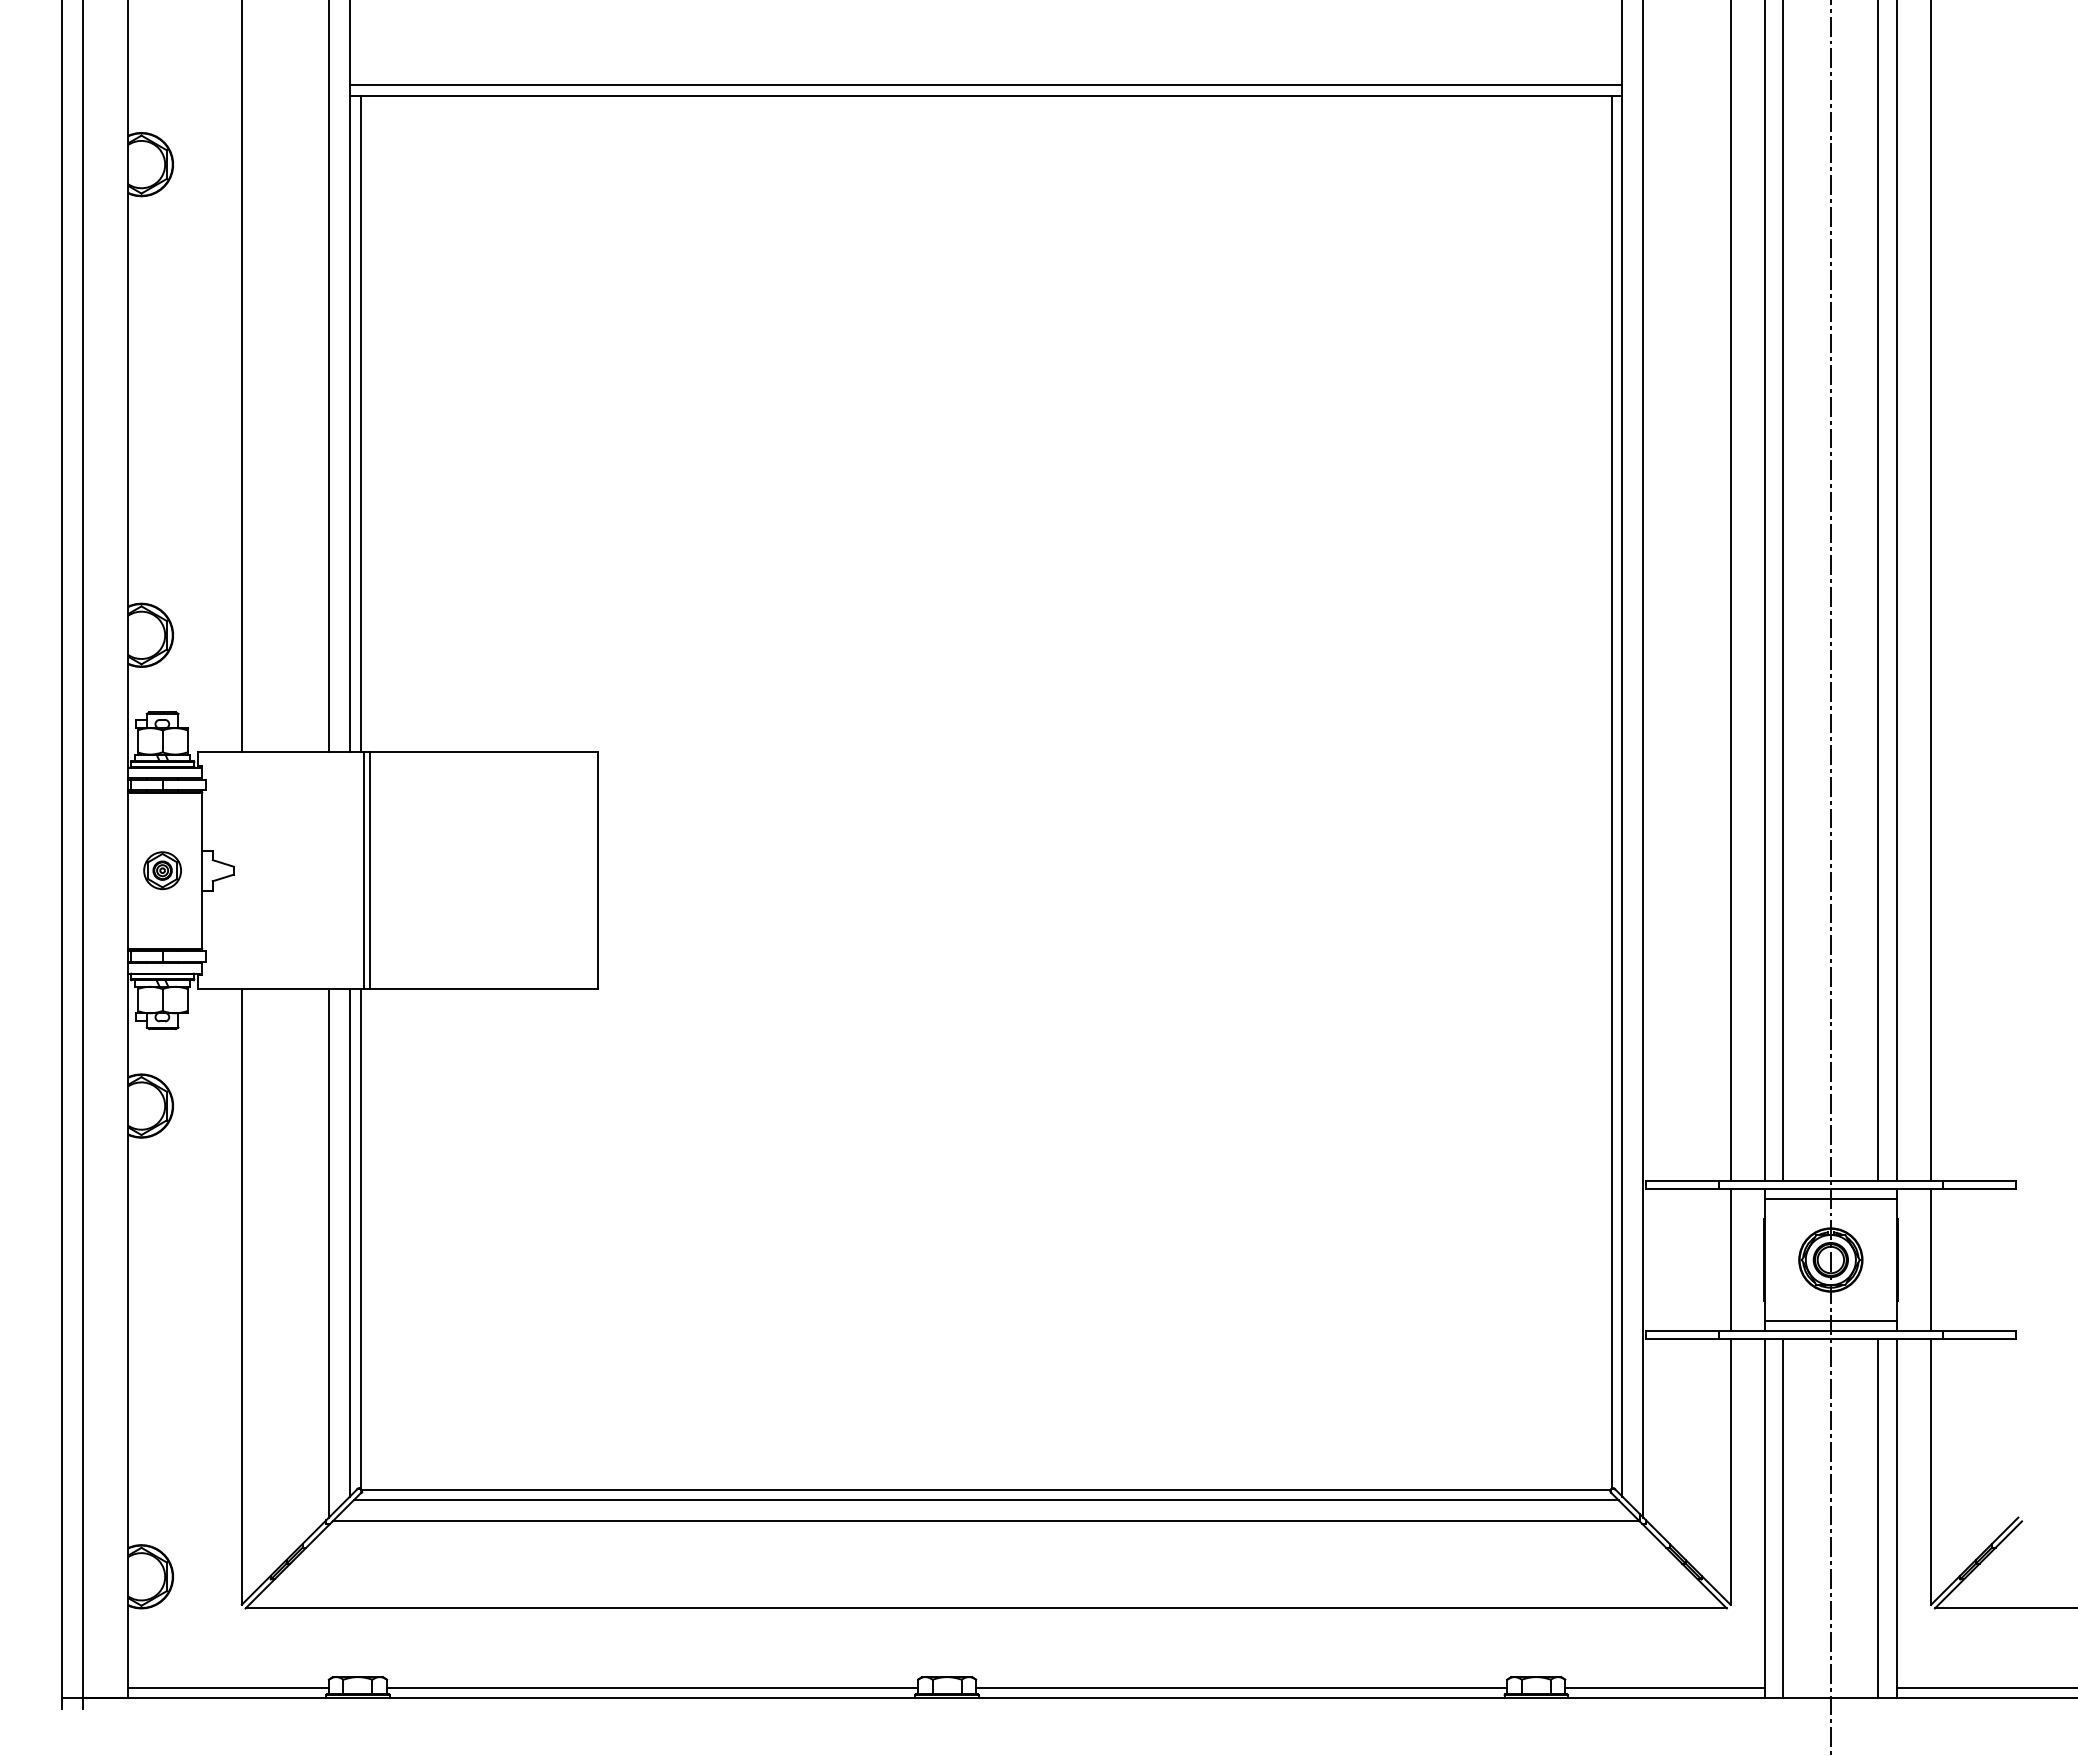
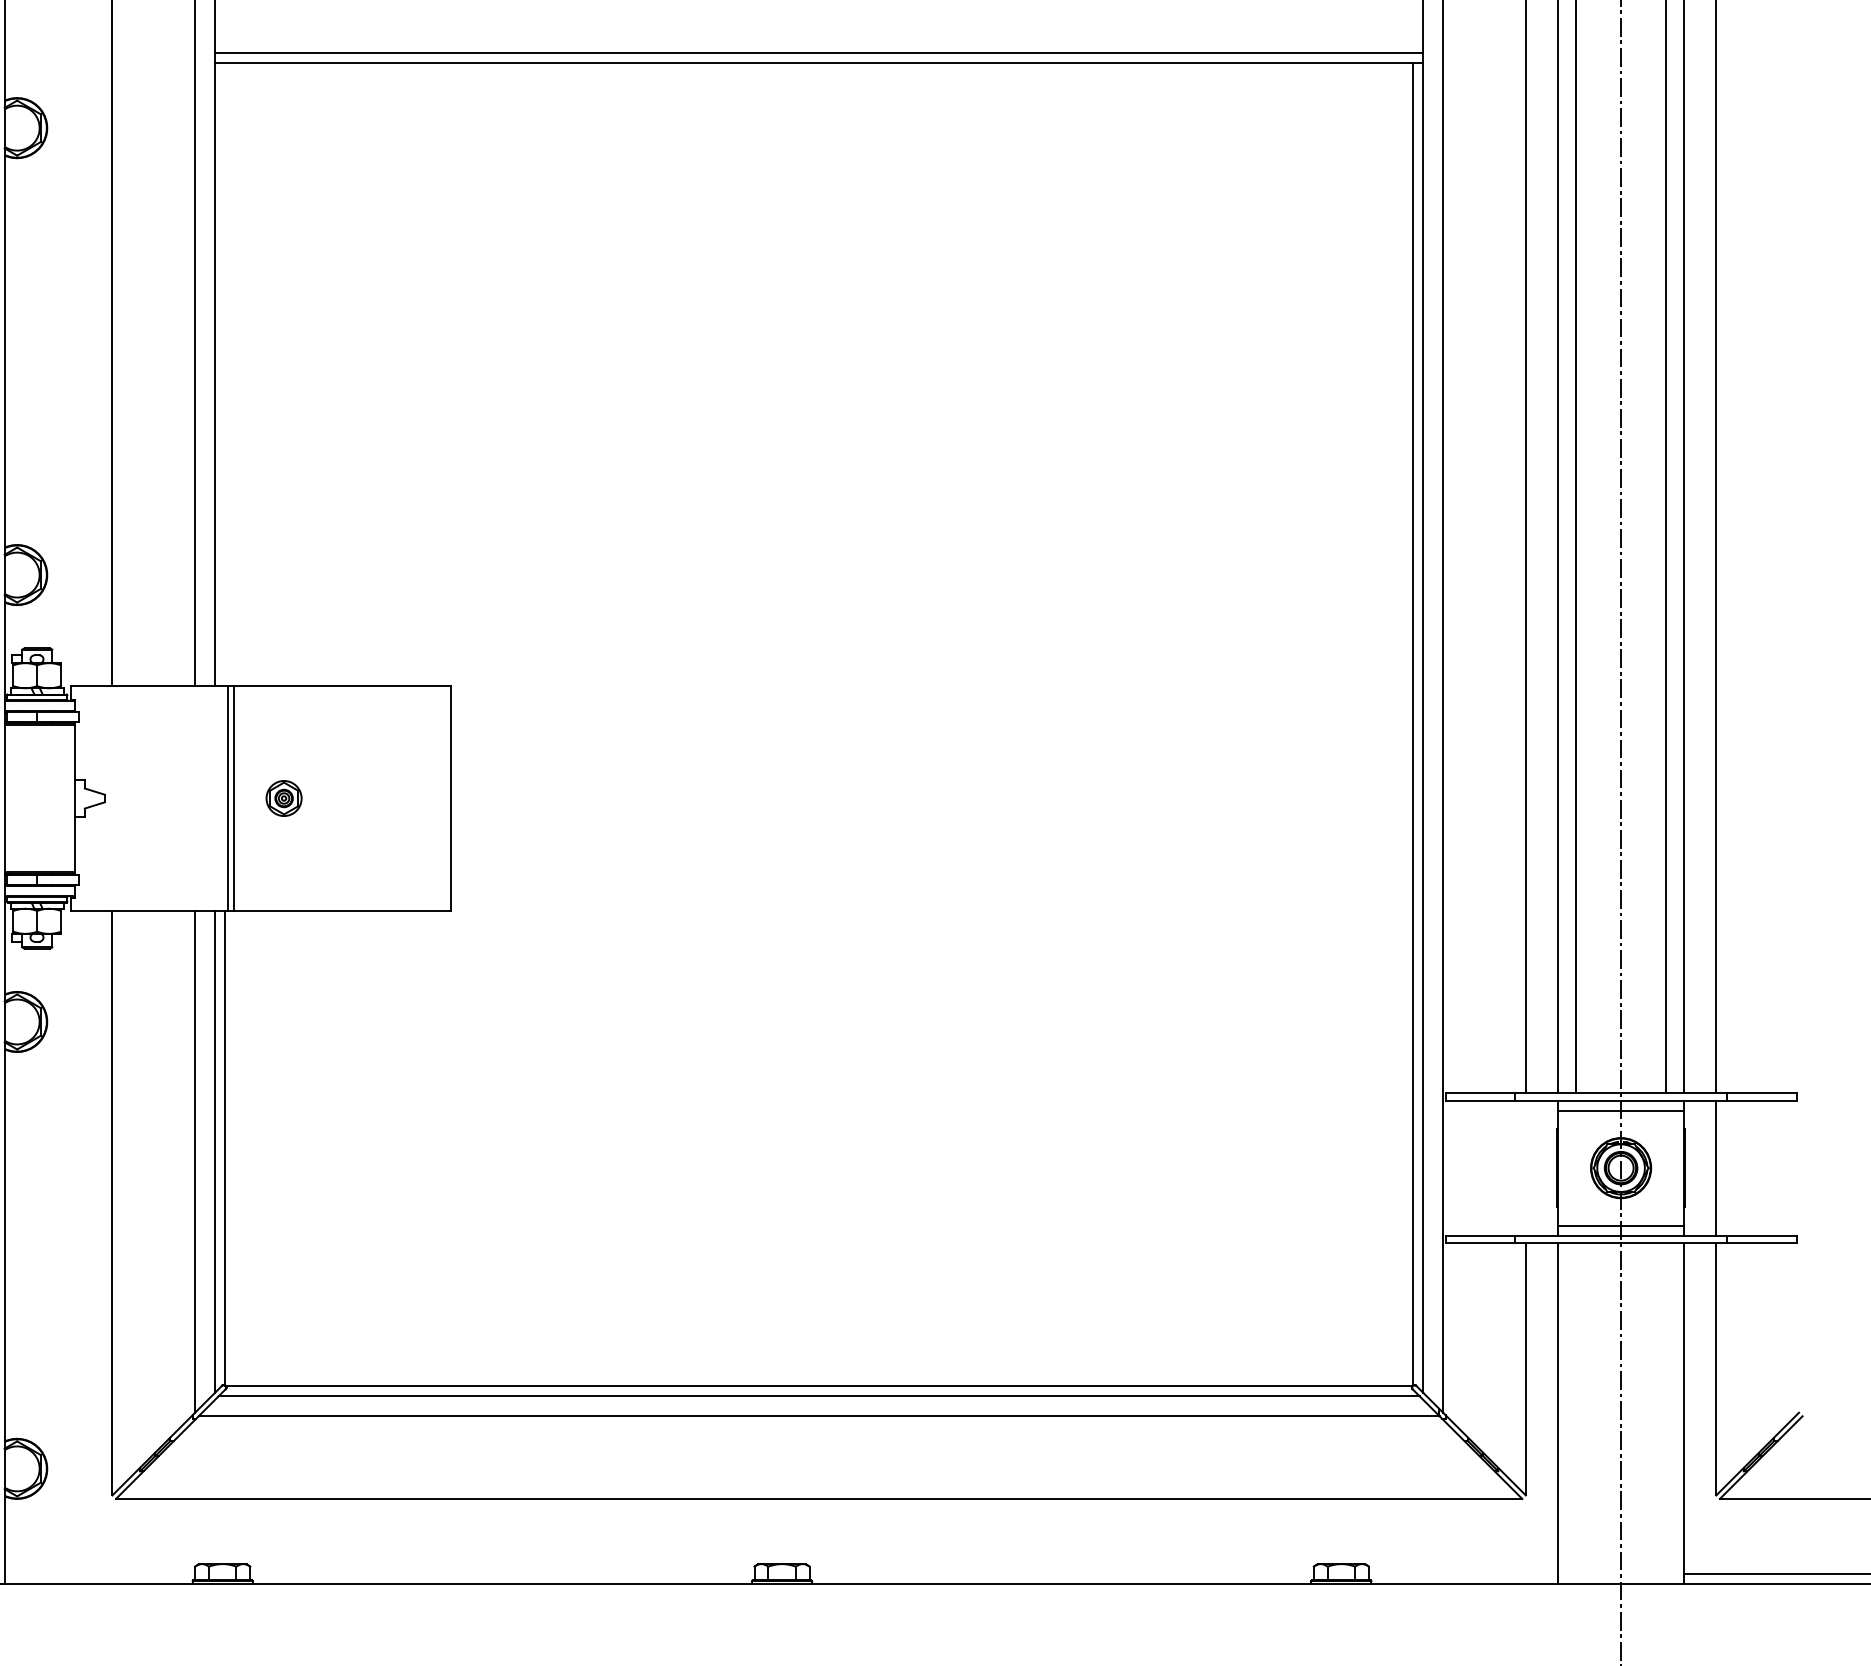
line: (360, 423) -> (225, 373), removed
part: (162, 870) -> (283, 798), moved
line: (1730, 1259) -> (1525, 1167), removed
line: (1783, 1518) -> (1576, 1413), removed
line: (1878, 1518) -> (1666, 1413), removed
line: (228, 1687) -> (99, 1573), removed
line: (652, 1687) -> (502, 1573), removed
line: (1241, 1687) -> (1061, 1573), removed
line: (1664, 1687) -> (1463, 1573), removed

